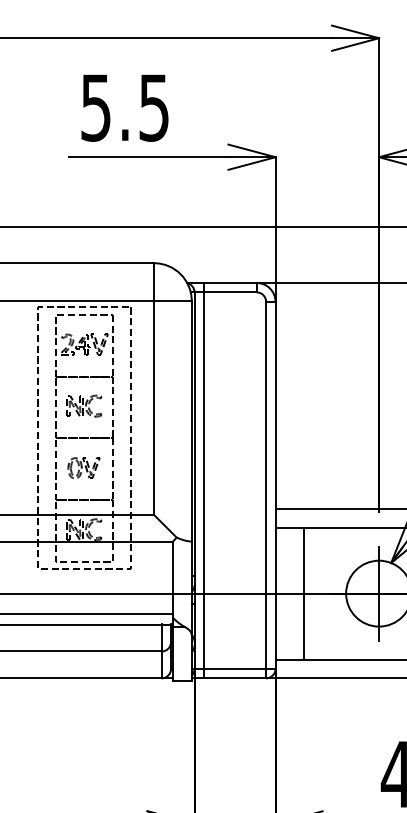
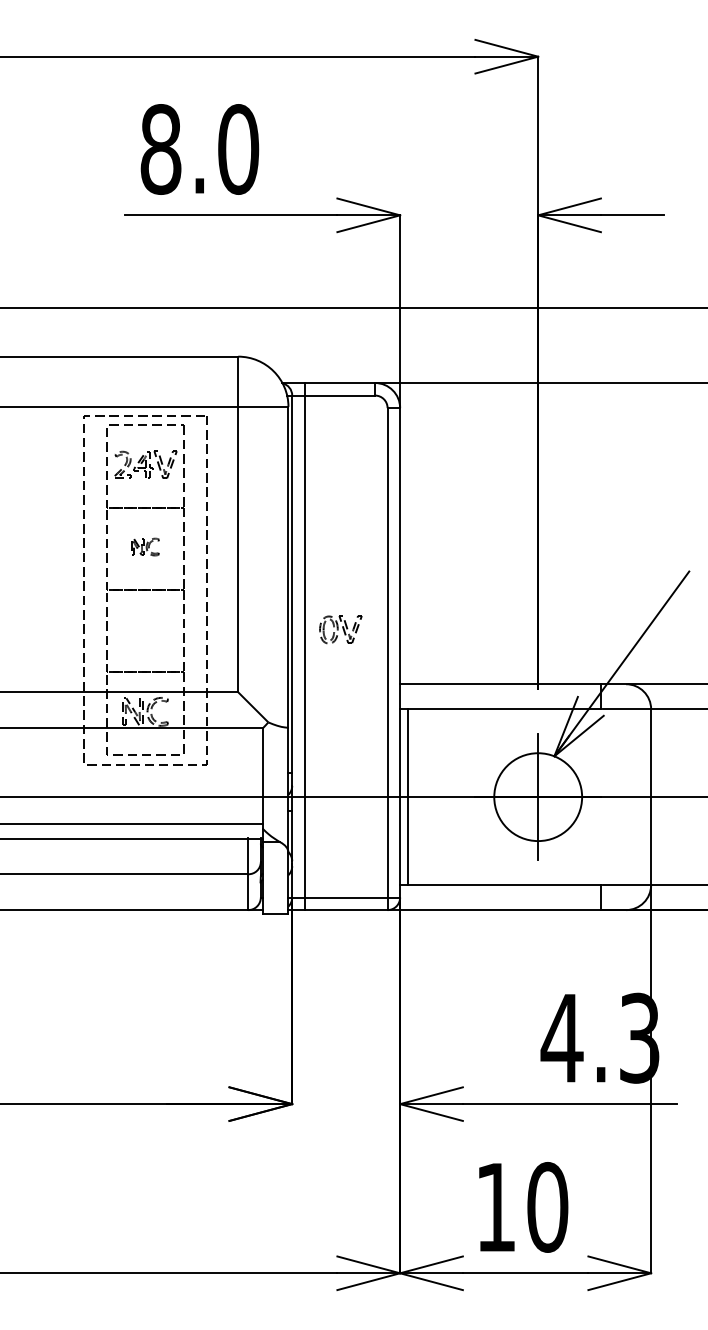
text: (125, 107) -> (199, 149), 5.5 -> 8.0
part: (84, 405) -> (145, 546), size x0.6
part: (83, 467) -> (340, 629), moved
line: (303, 593) -> (407, 797), moved

